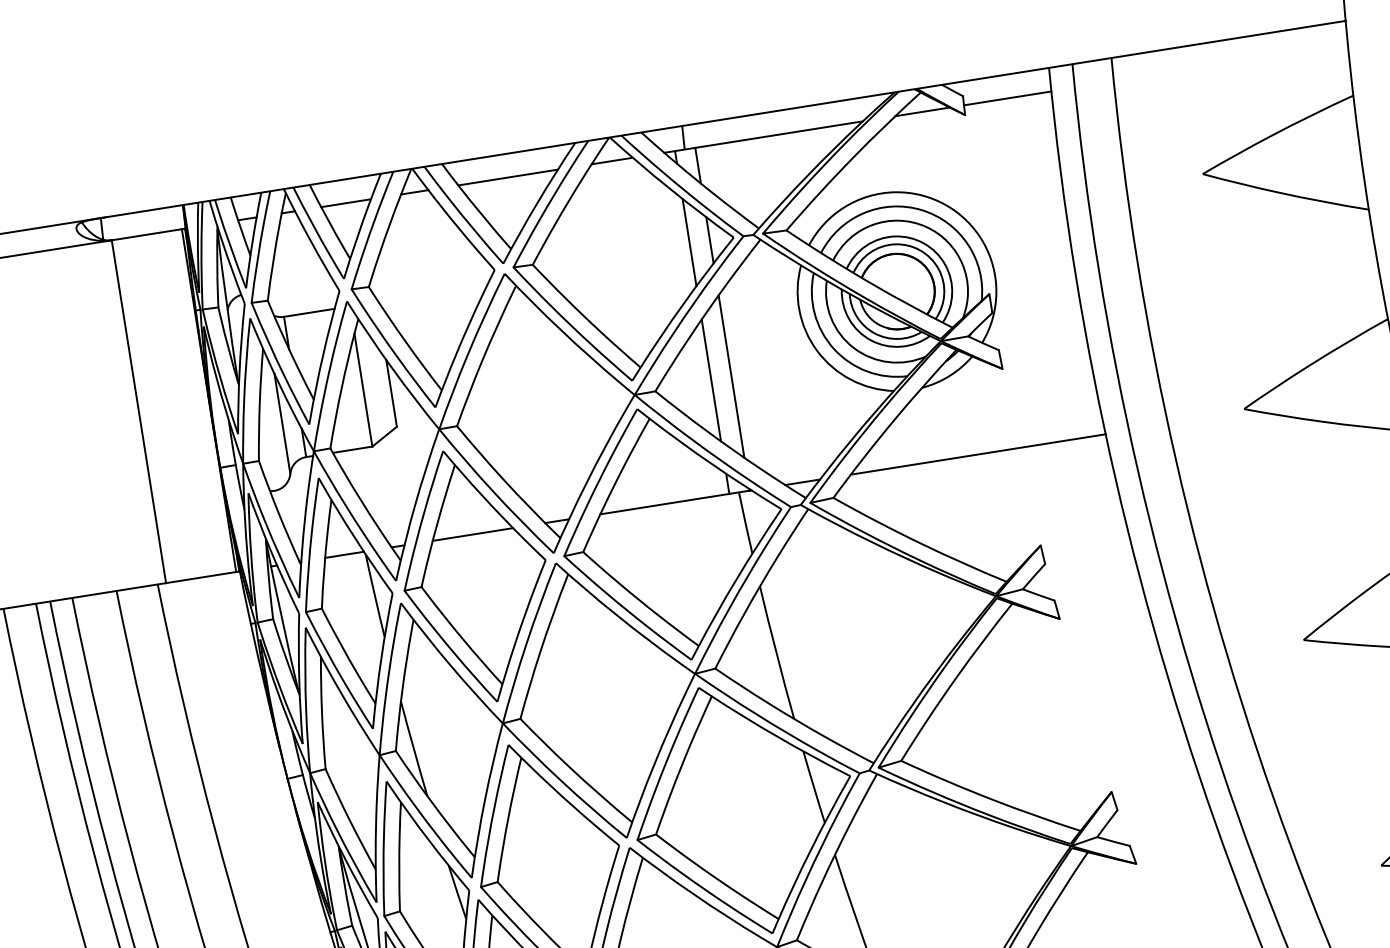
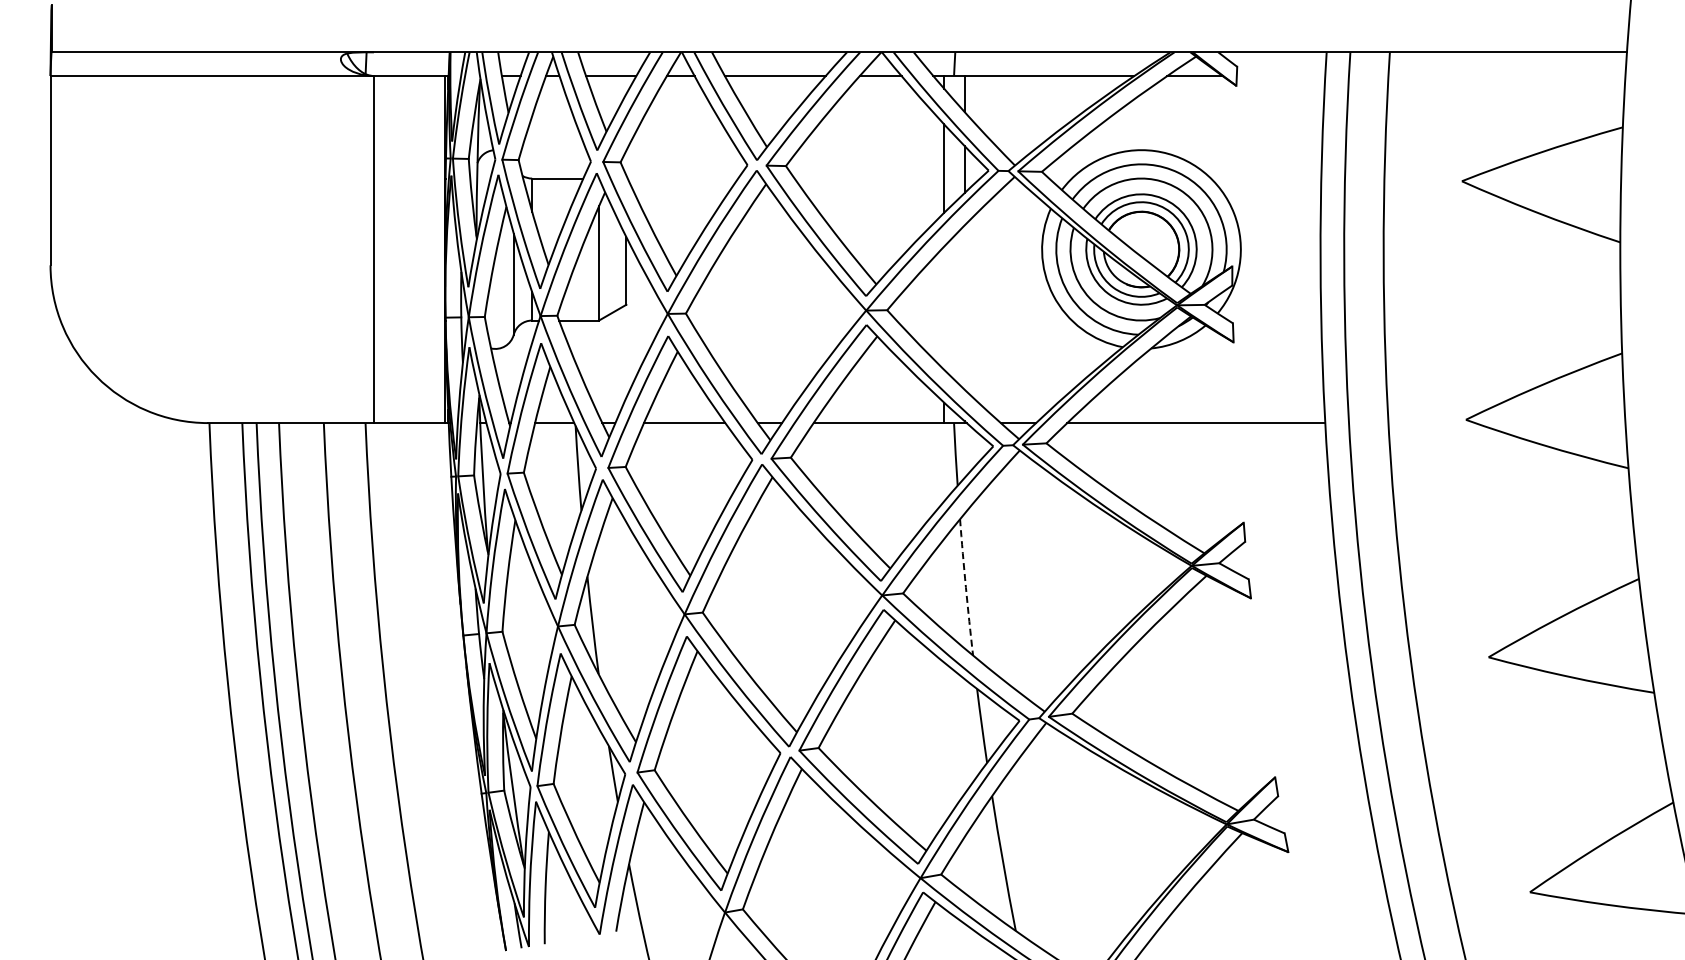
line: (1007, 98) -> (1280, 76), removed
line: (731, 376) -> (964, 307), removed
line: (711, 379) -> (944, 307), removed
arc: (776, 652) -> (965, 587), solid -> dashed

